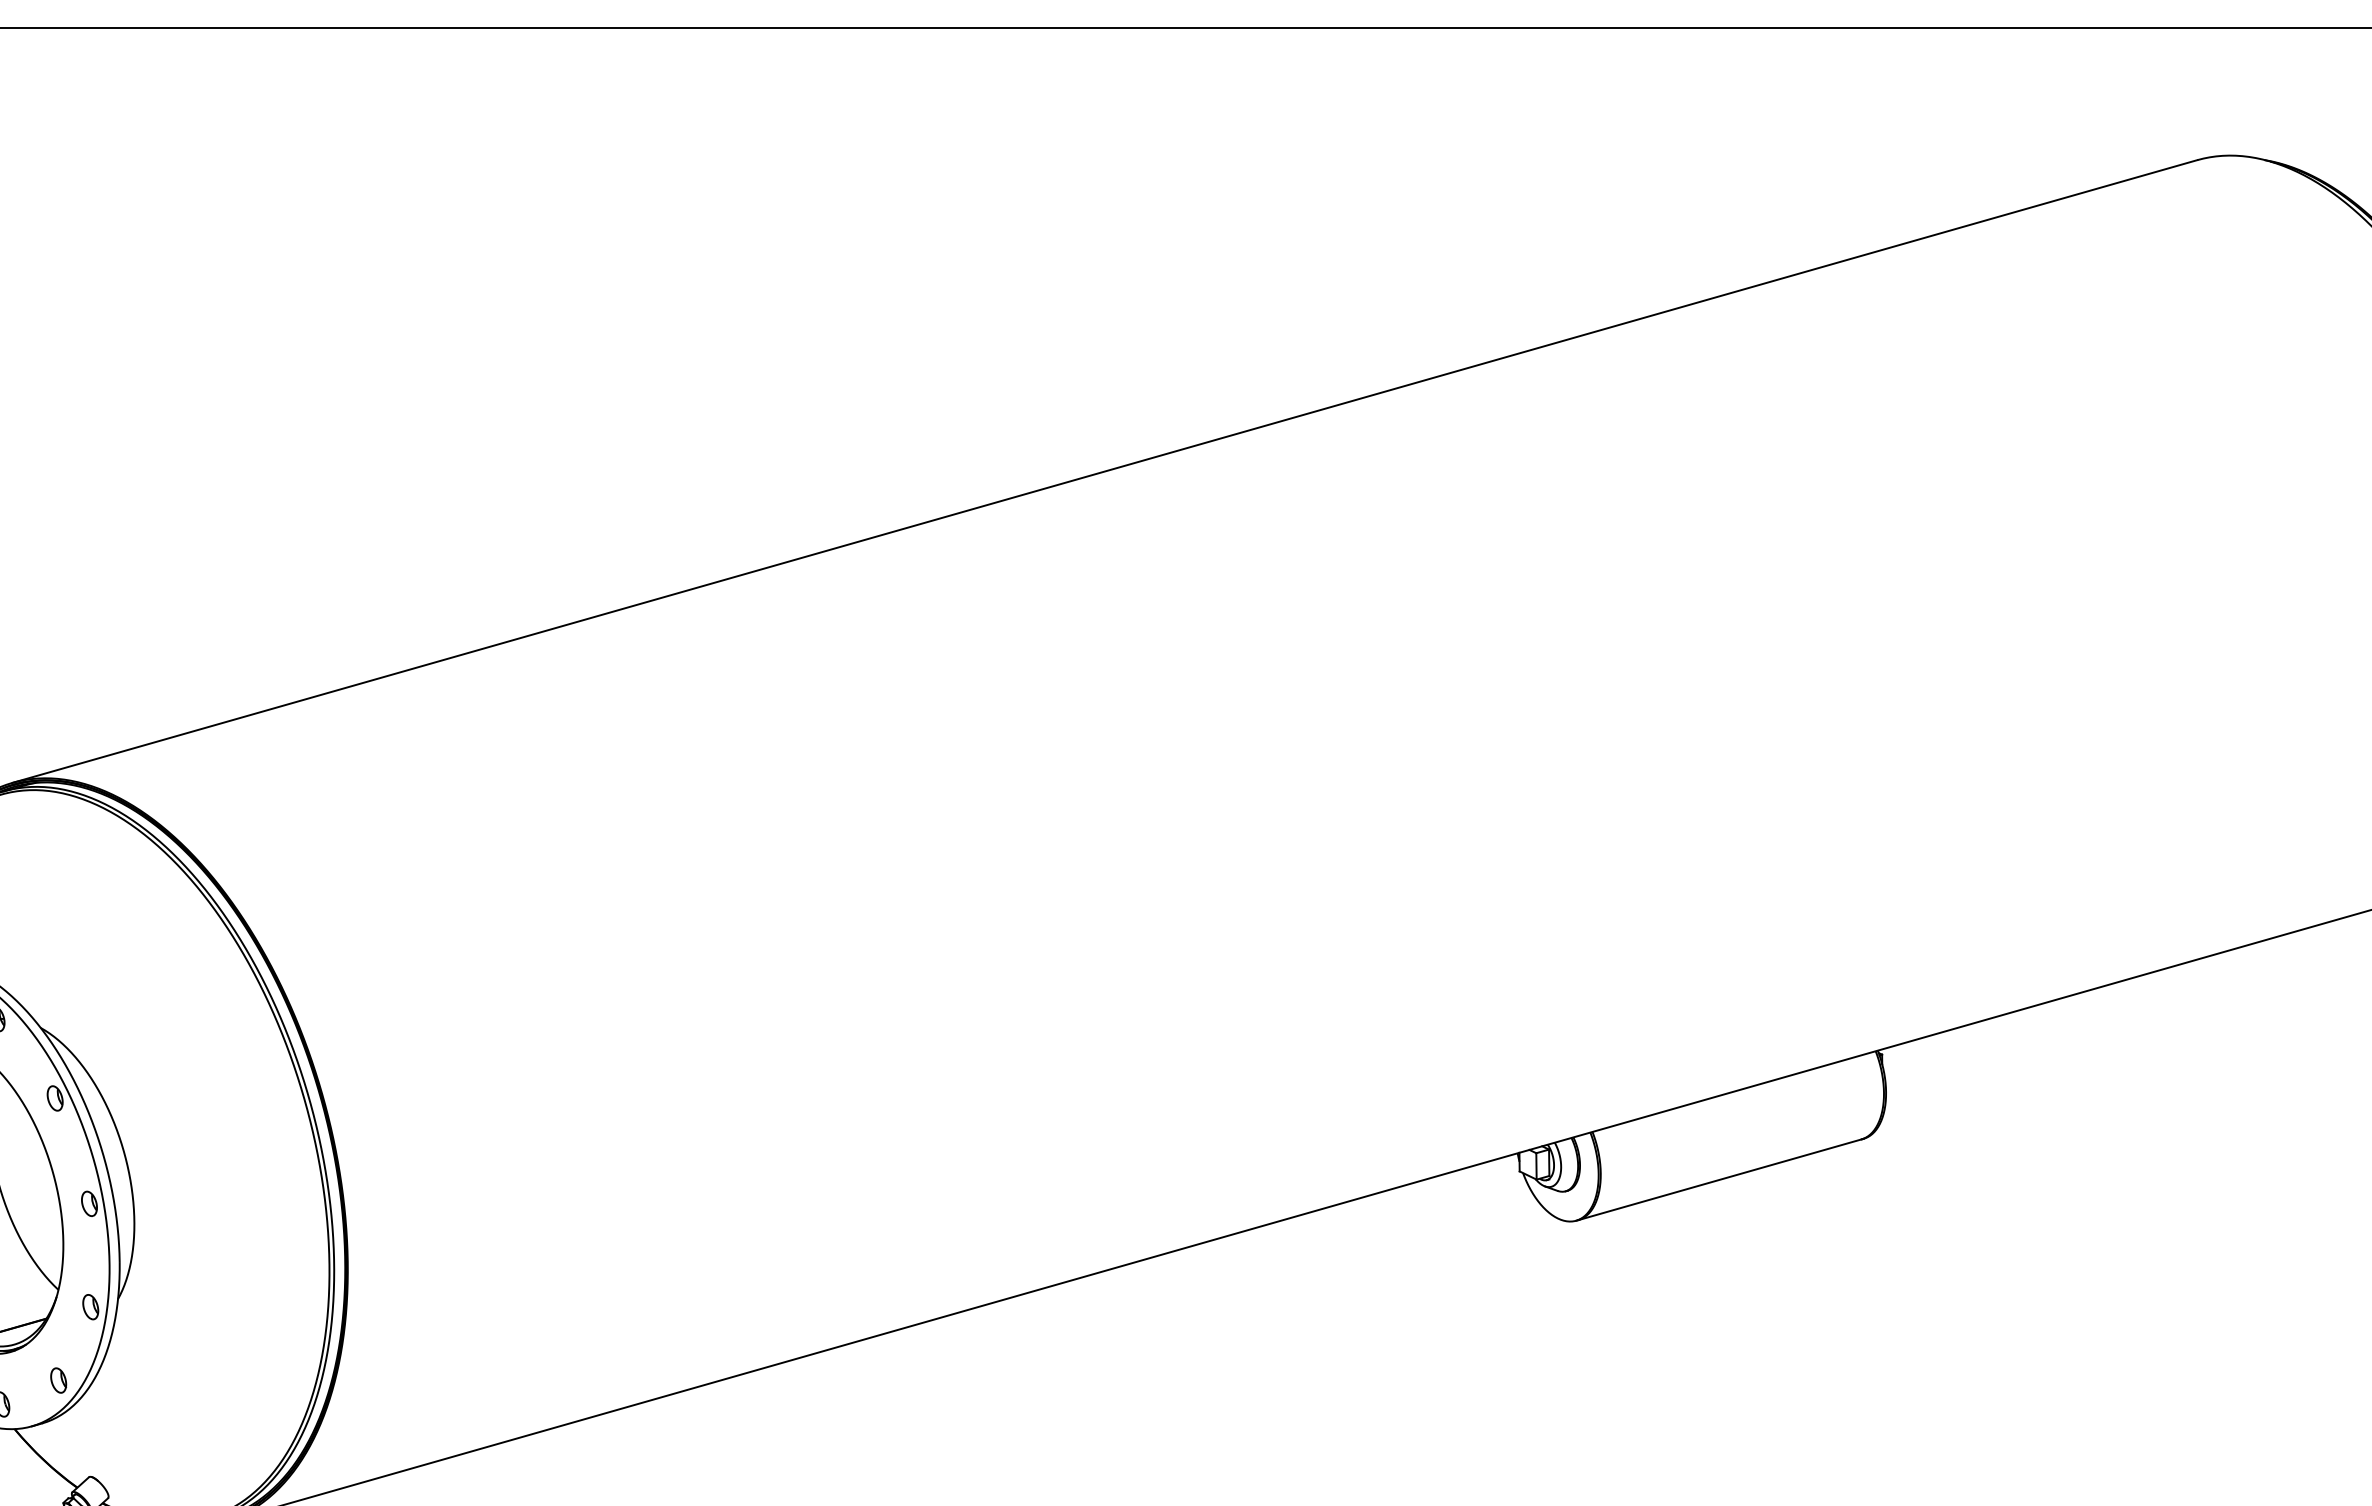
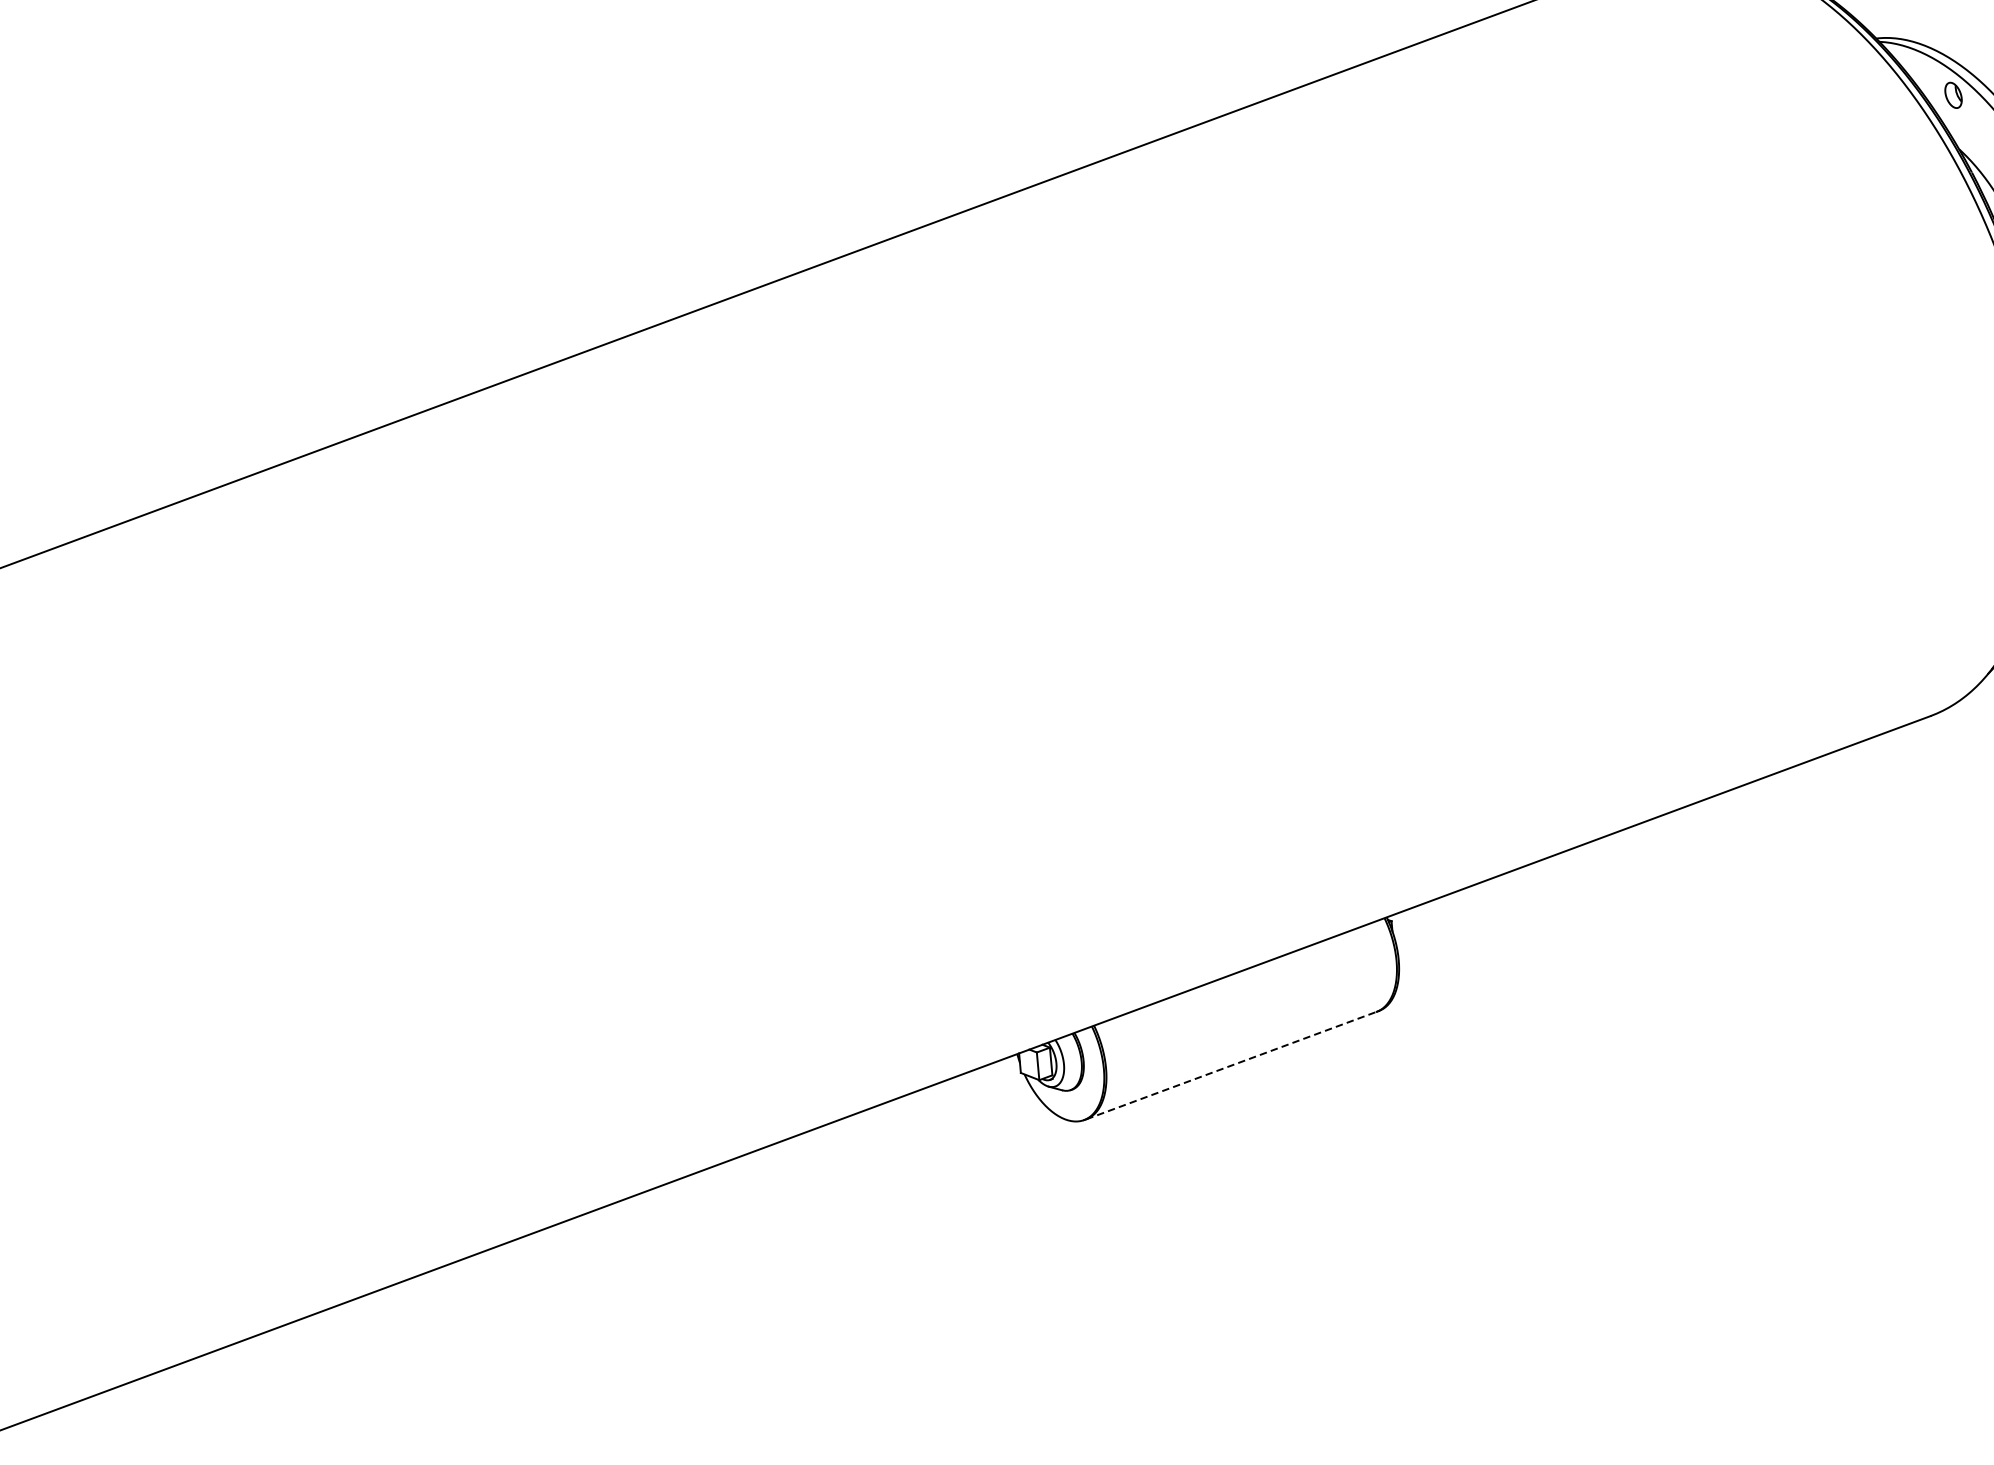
line: (1720, 1179) -> (1232, 1065), solid -> dashed

